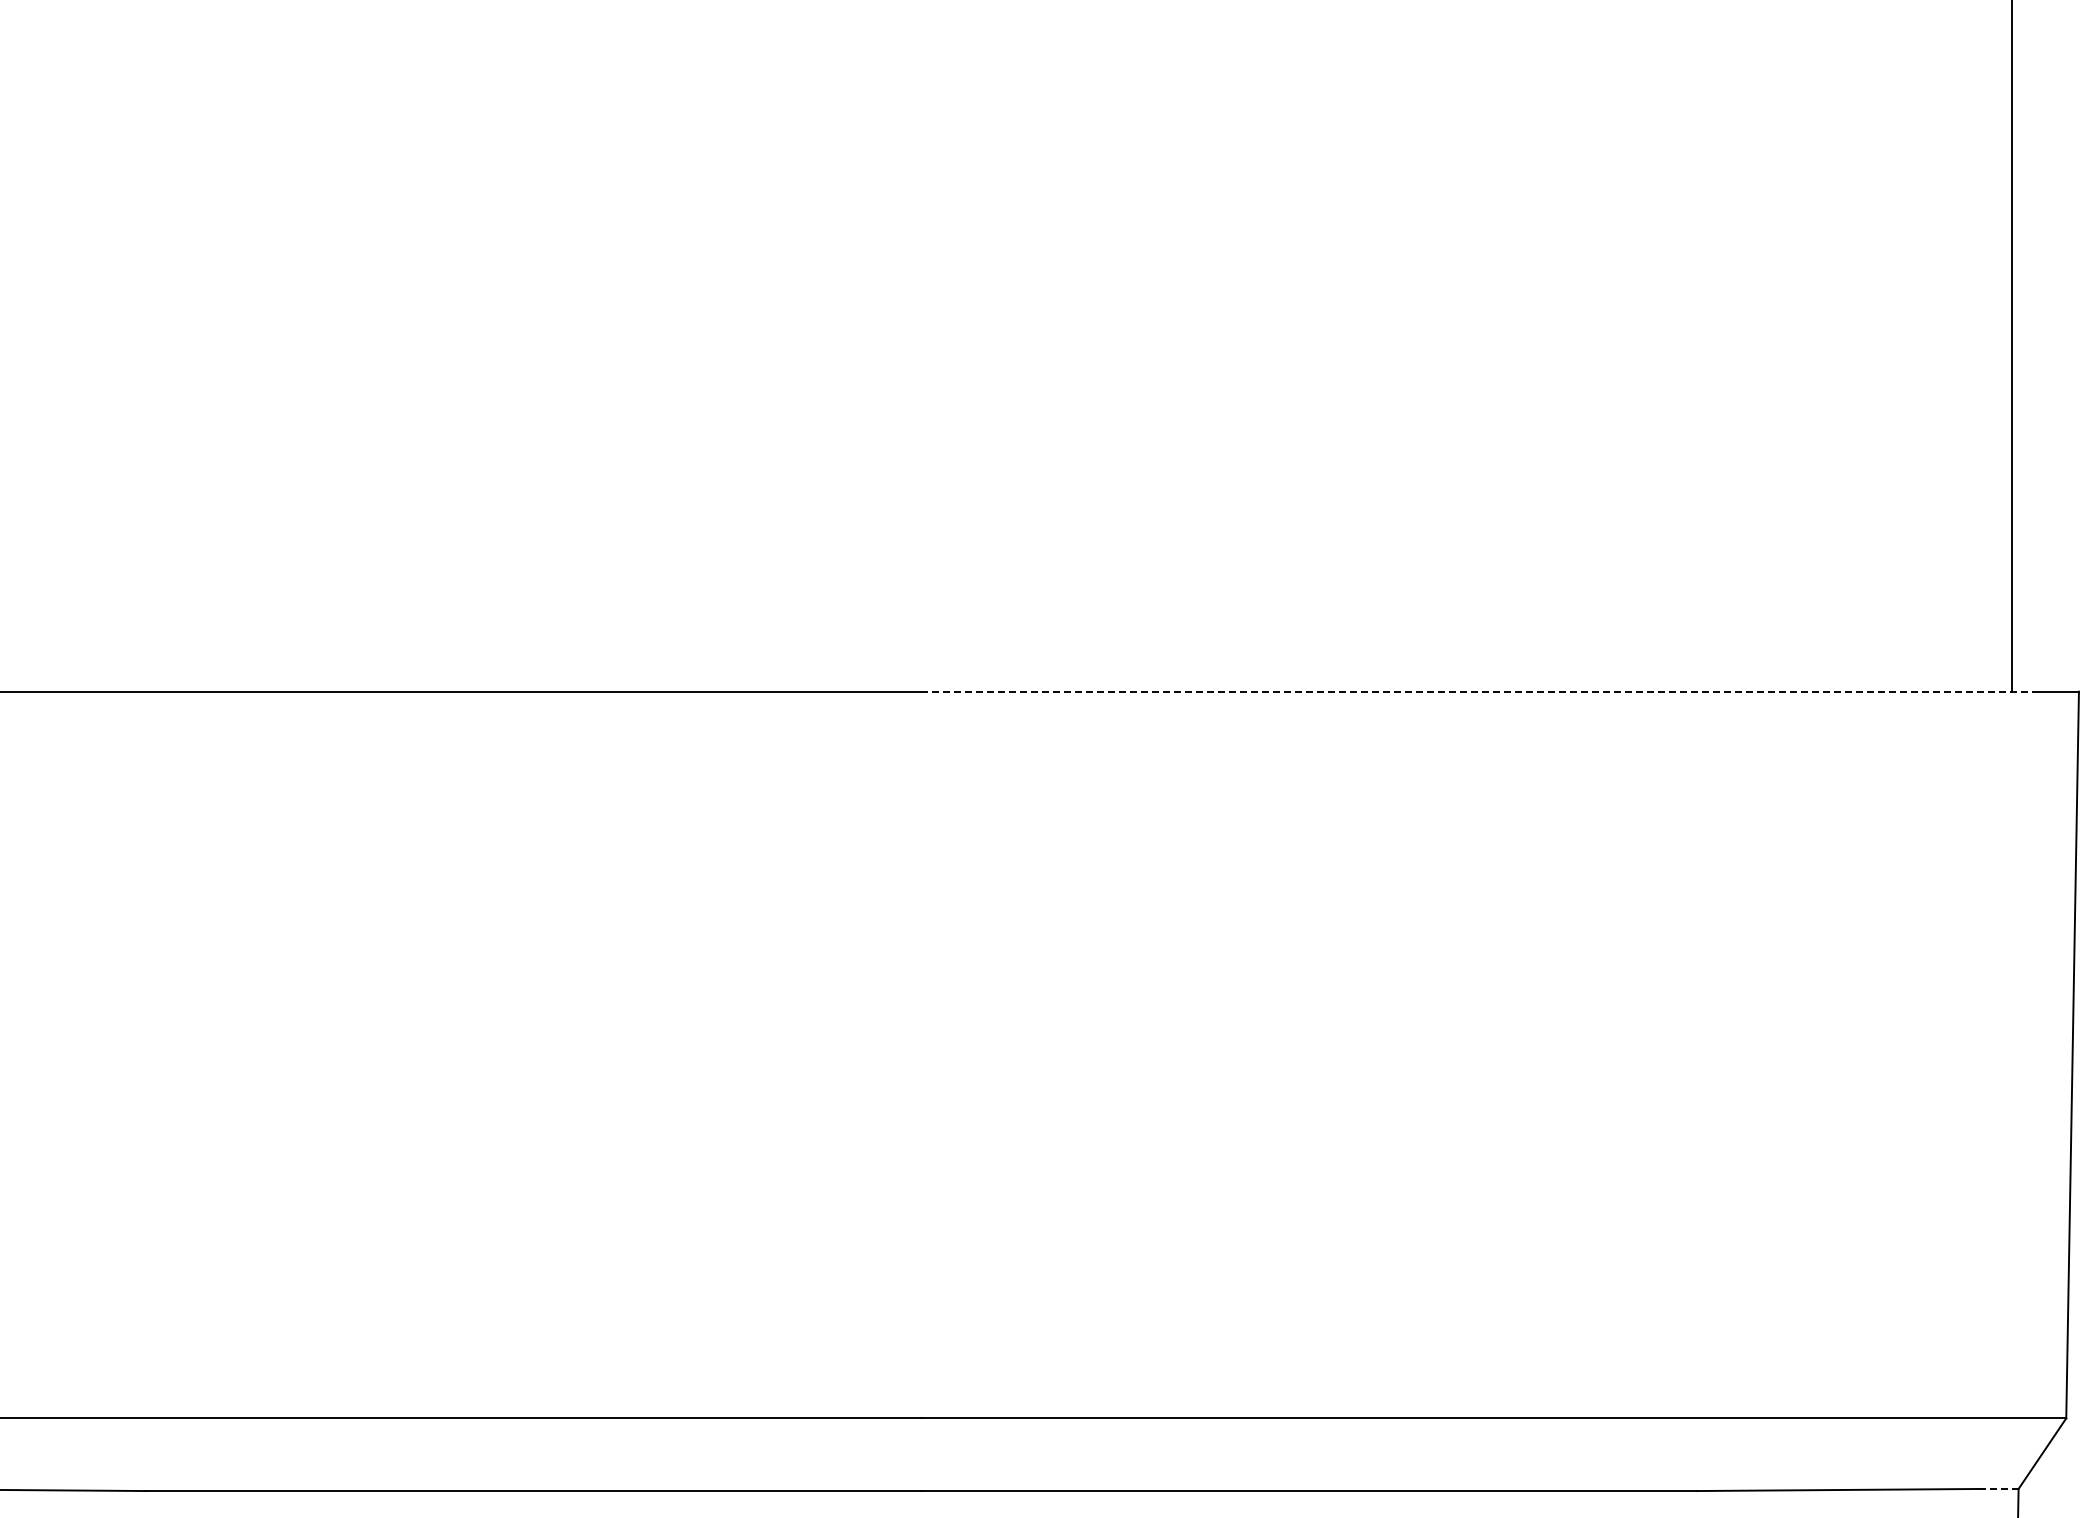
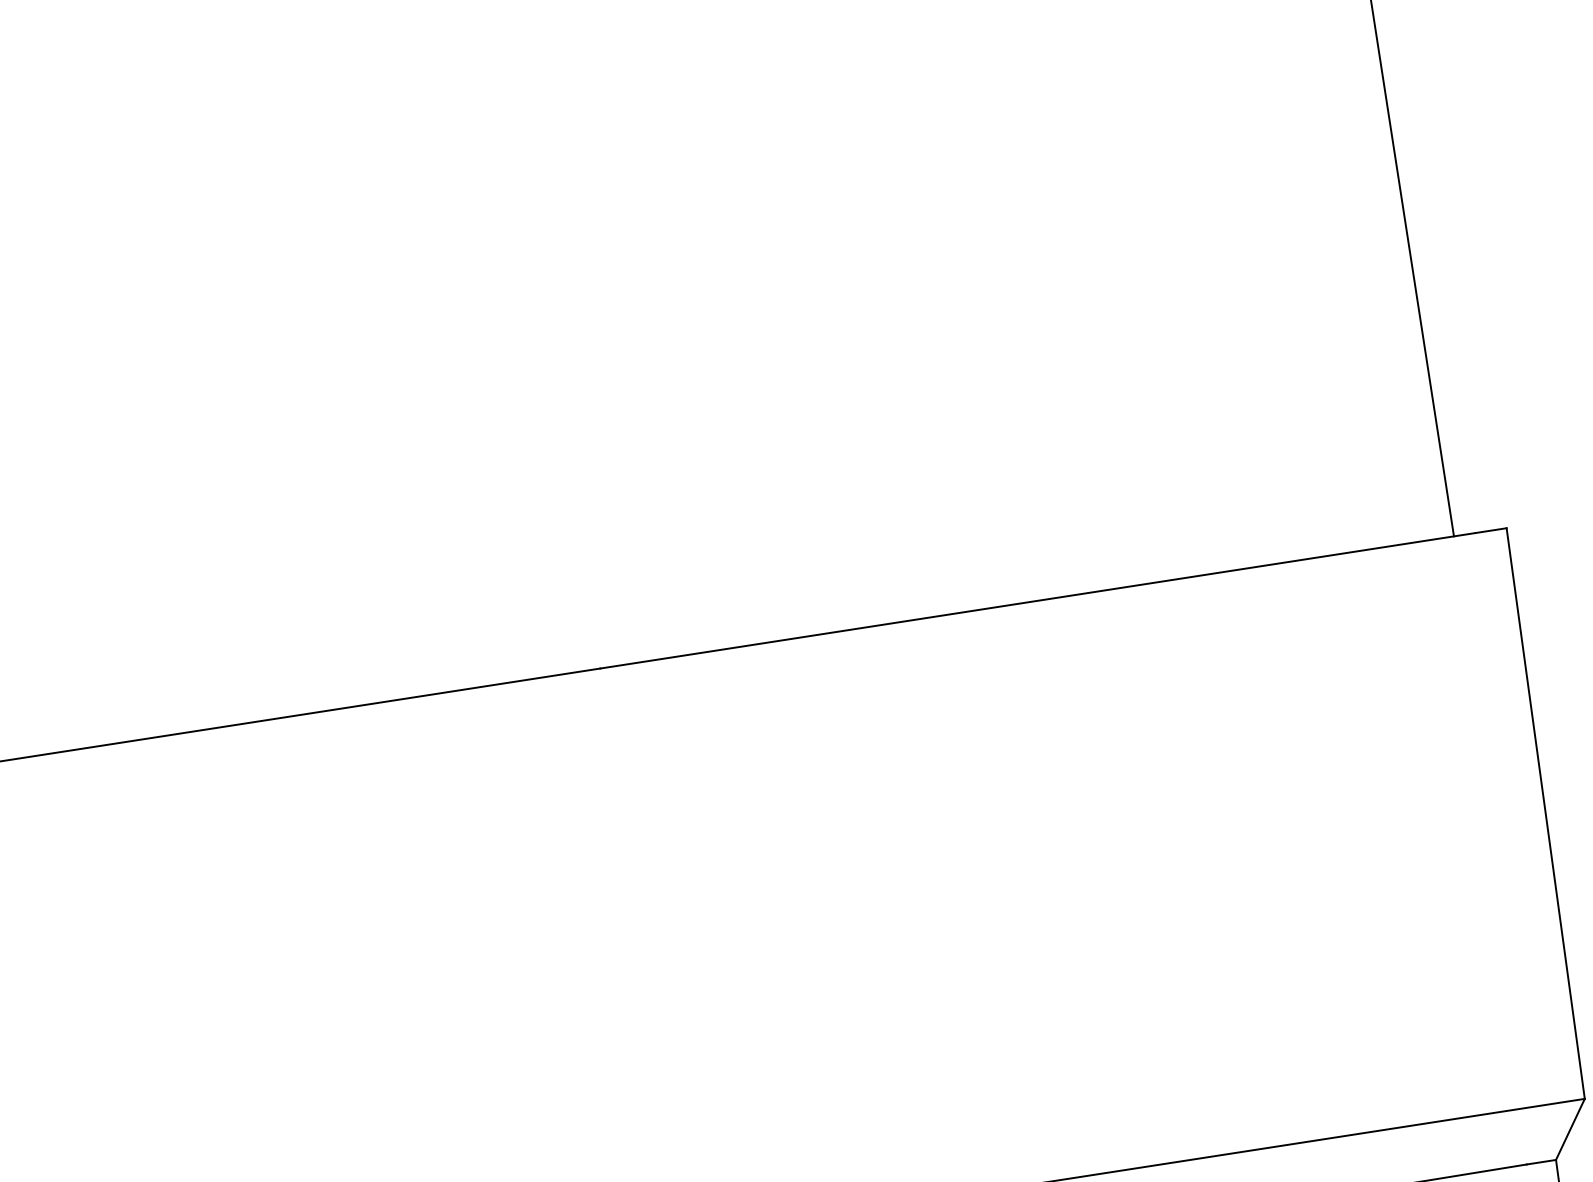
line: (1480, 691) -> (1037, 600), dashed -> solid
line: (1999, 1488) -> (1541, 1161), dashed -> solid

